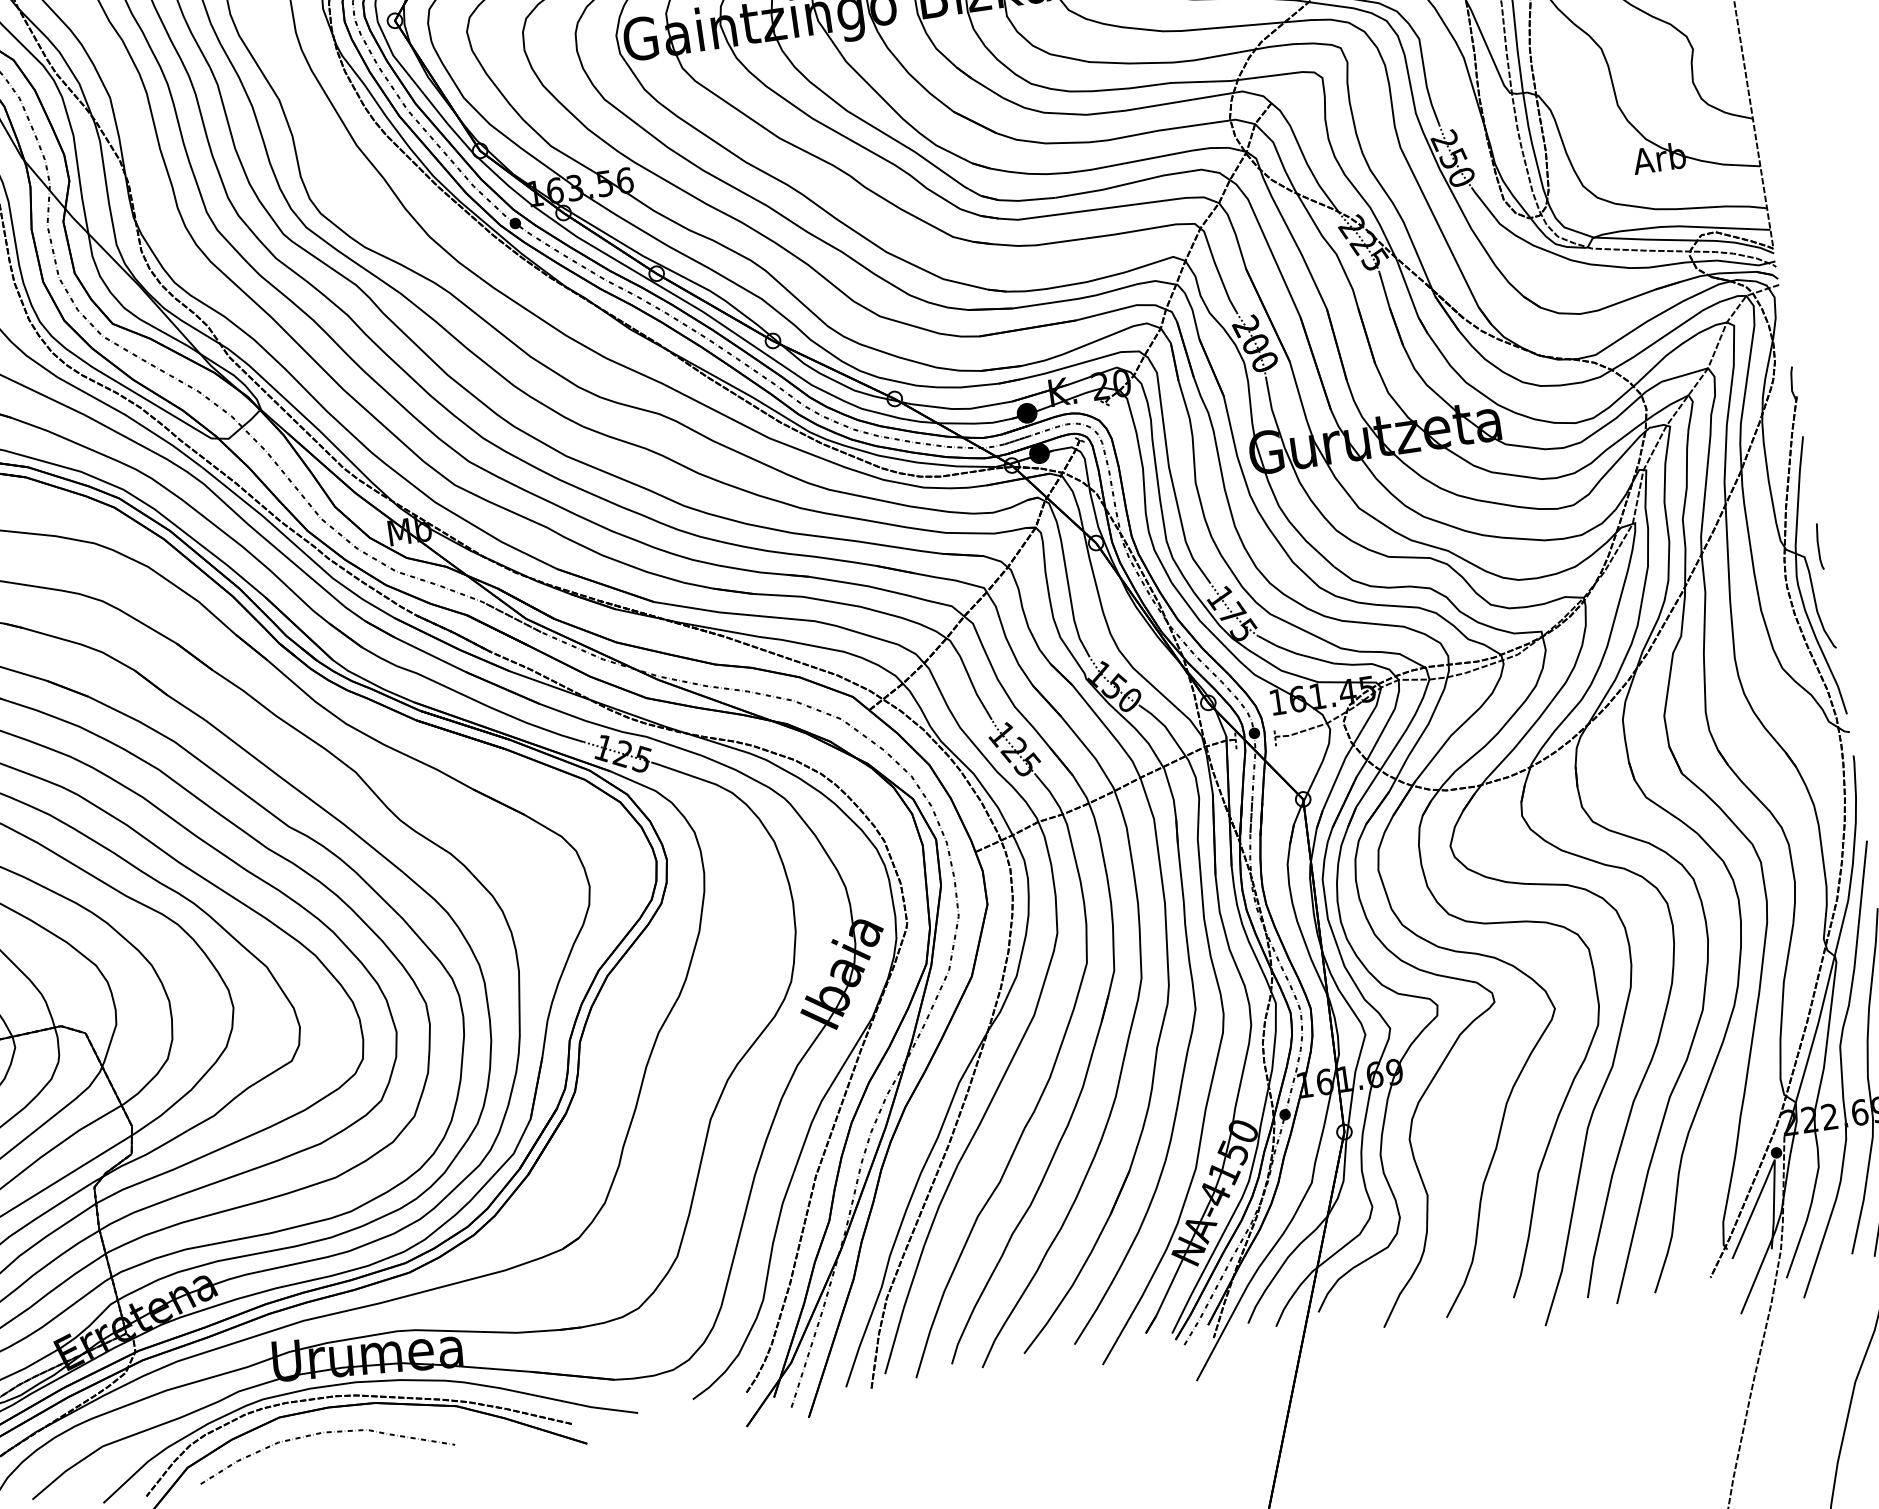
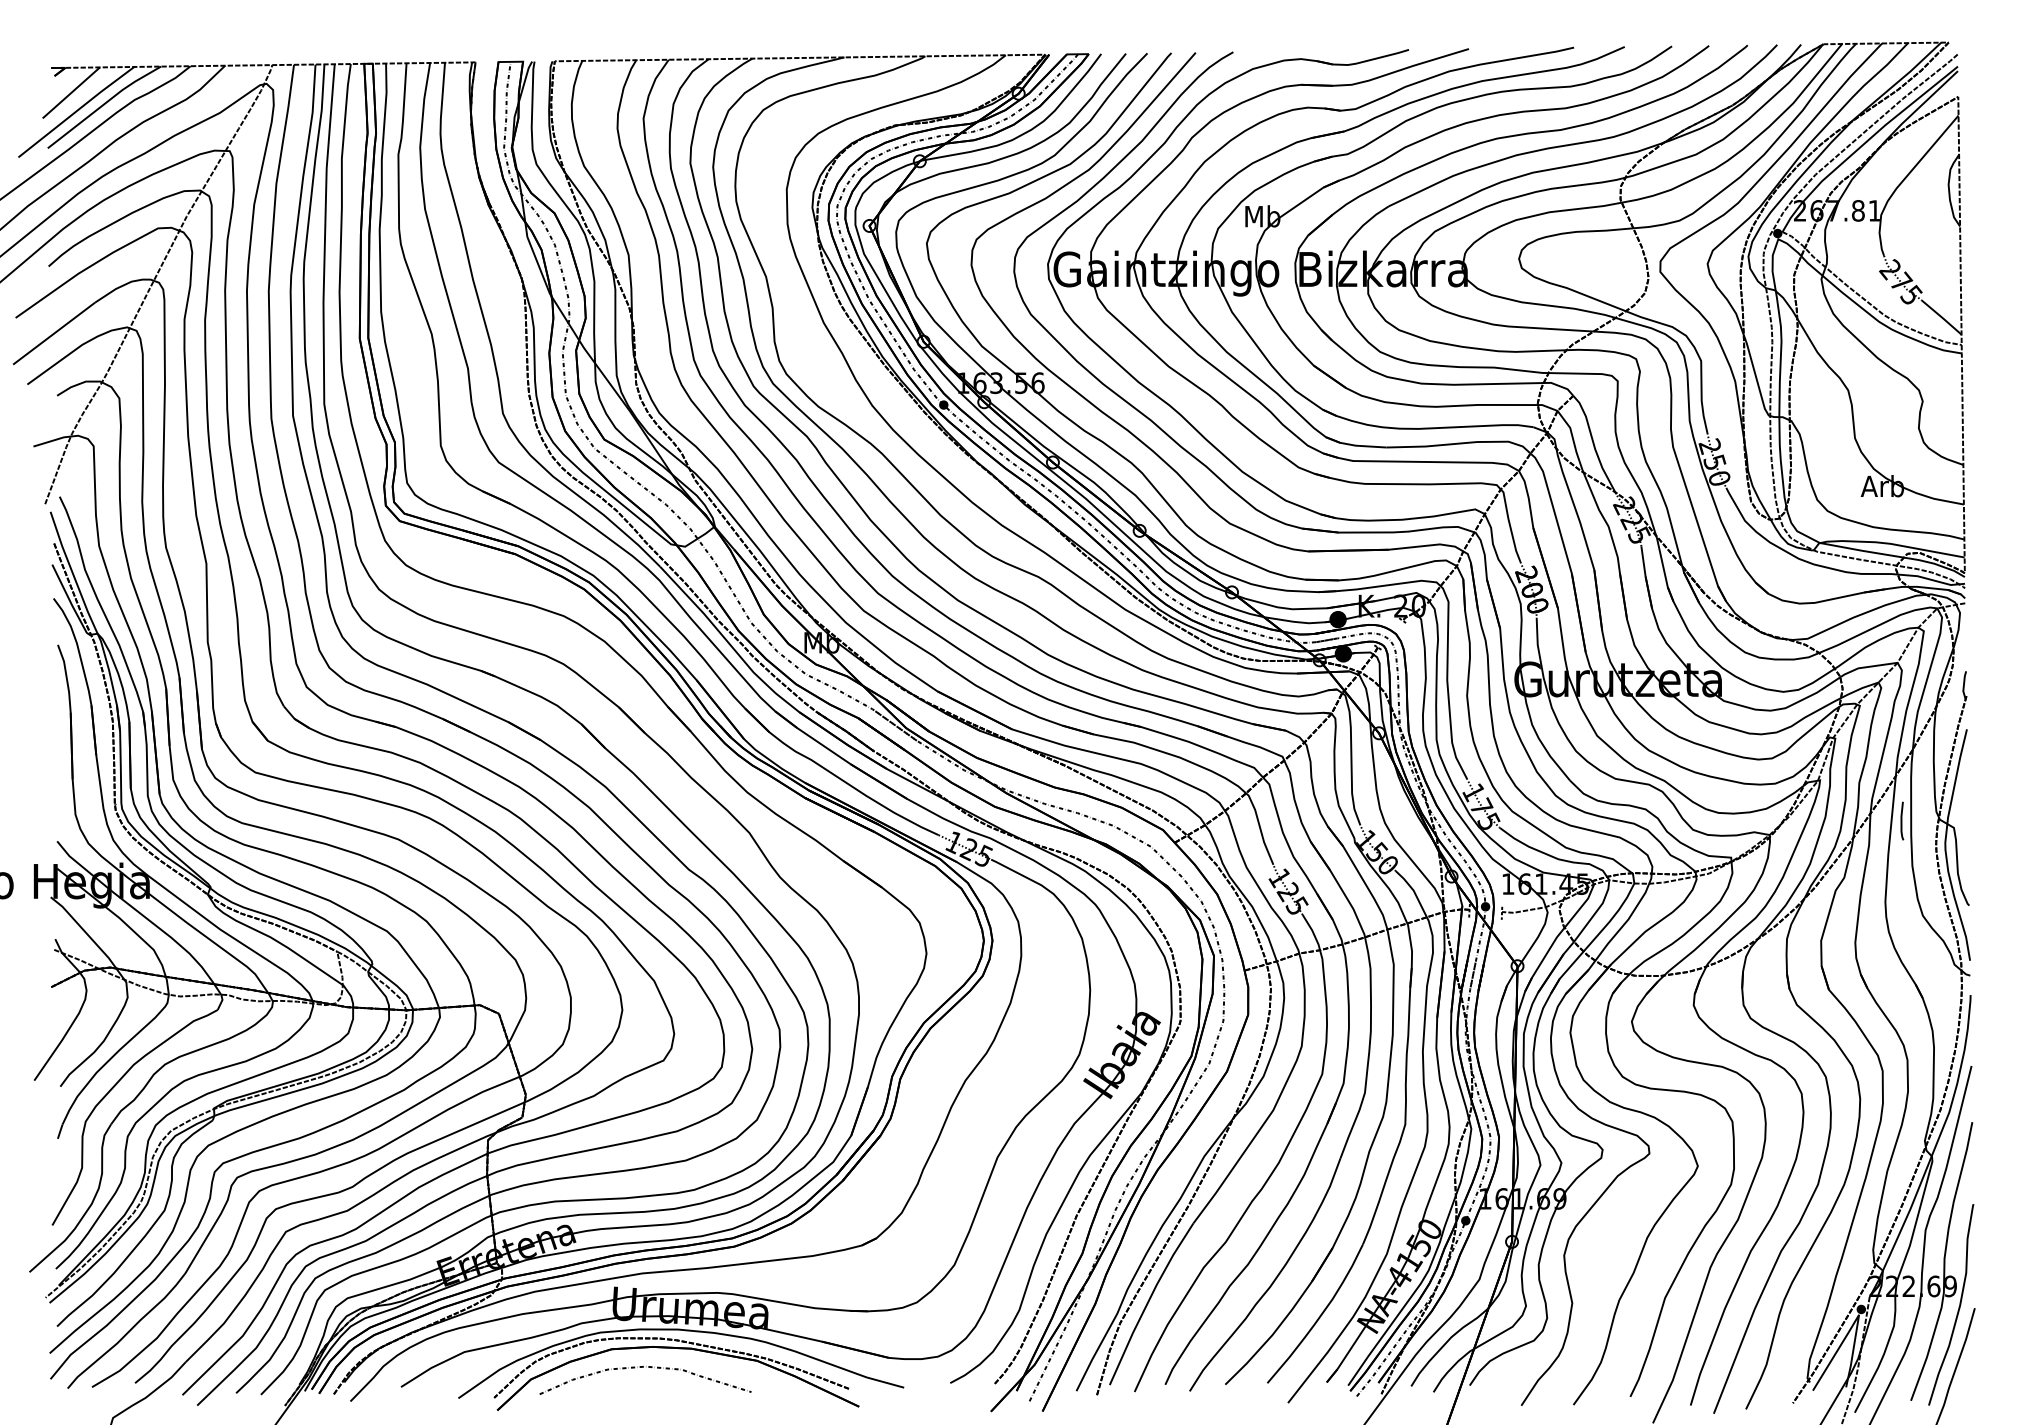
line: (1819, 545) -> (1902, 820), moved

